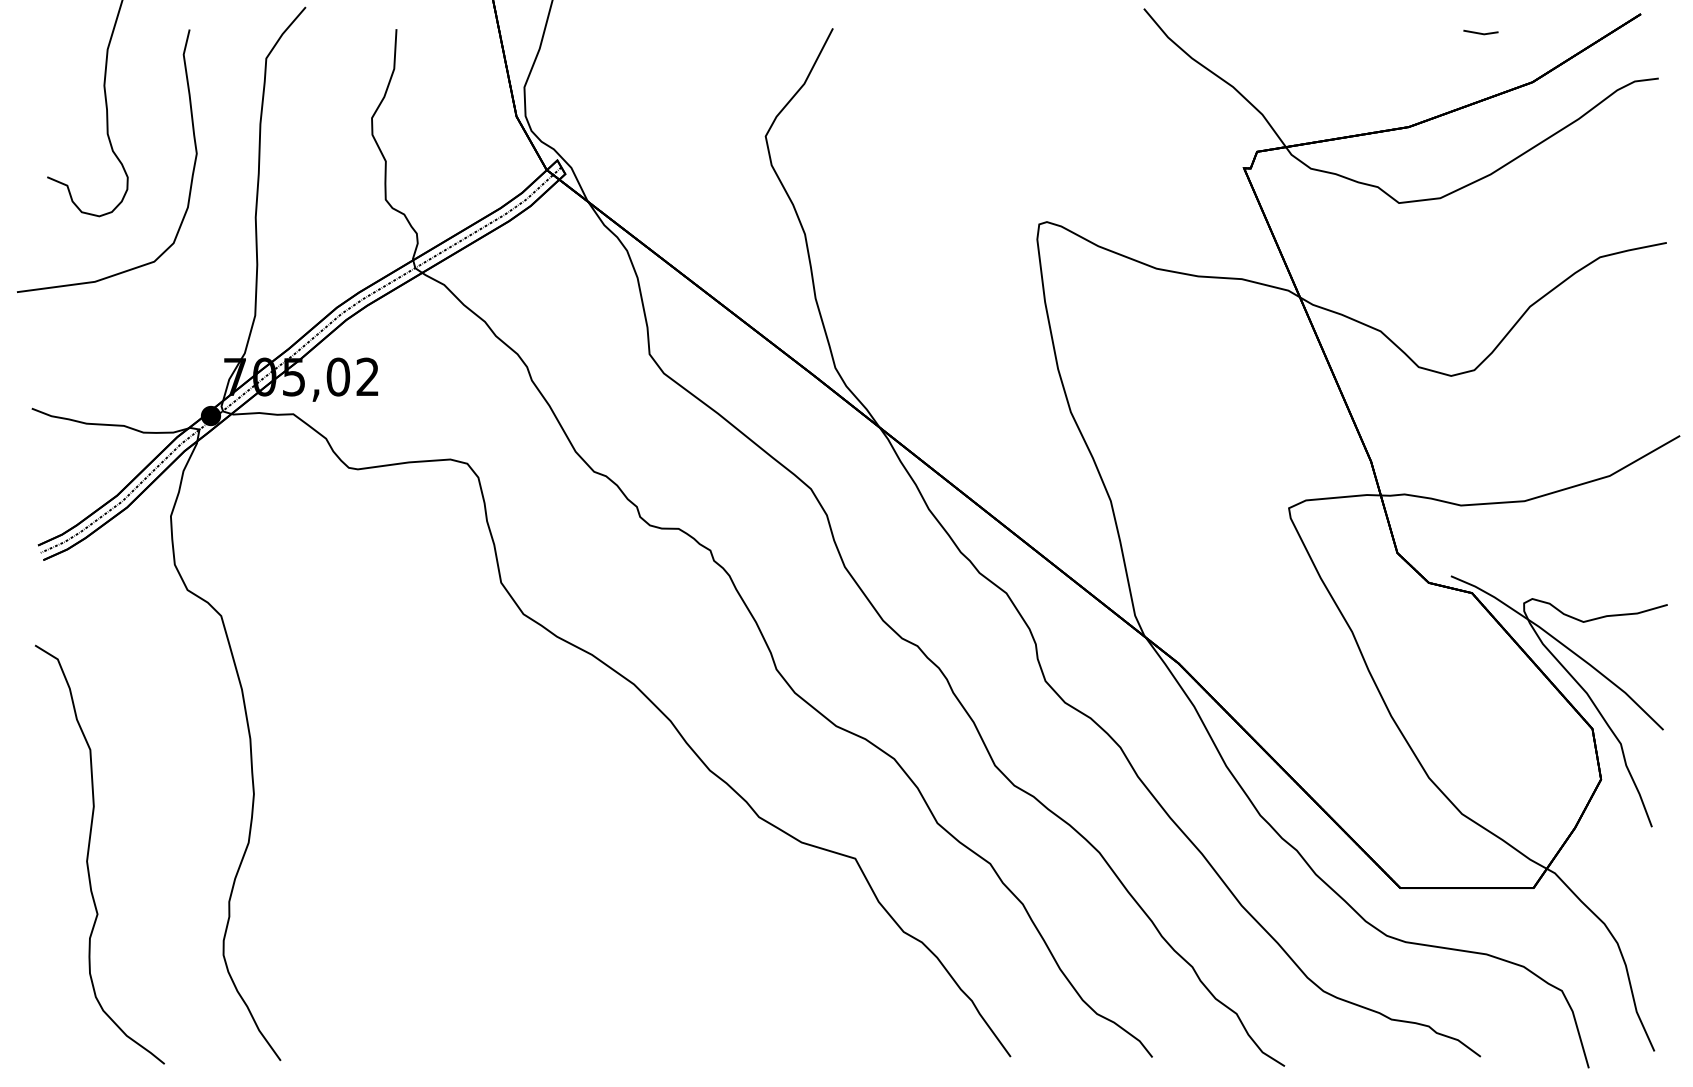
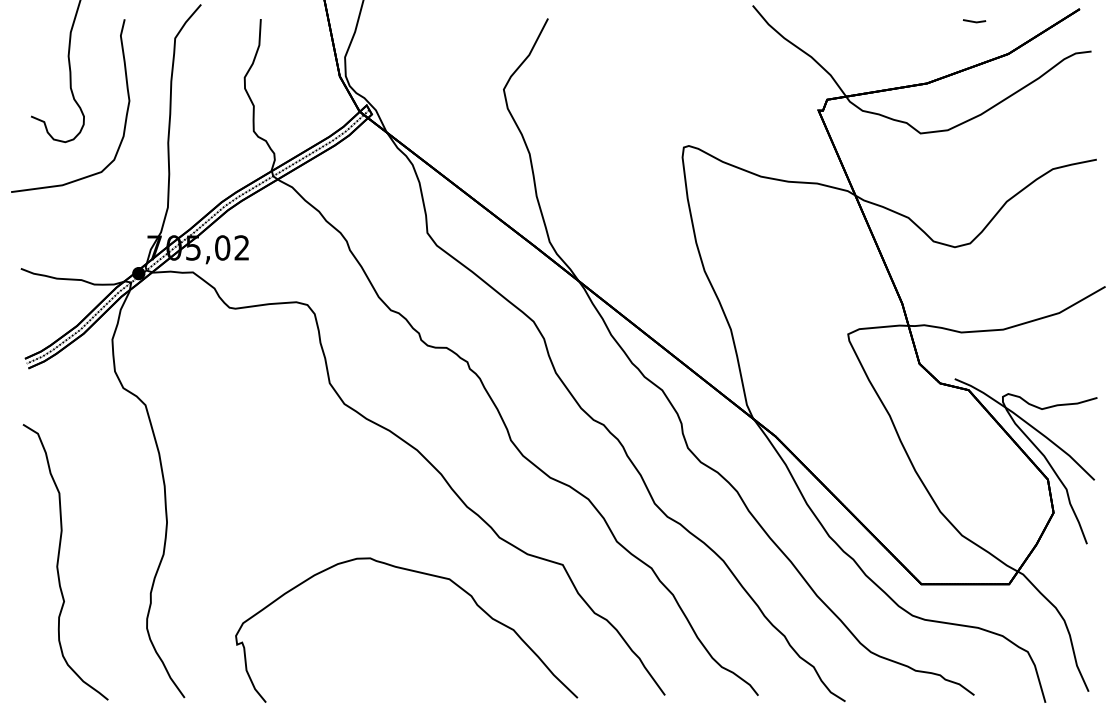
curve: (637, 871) -> (419, 573), added

